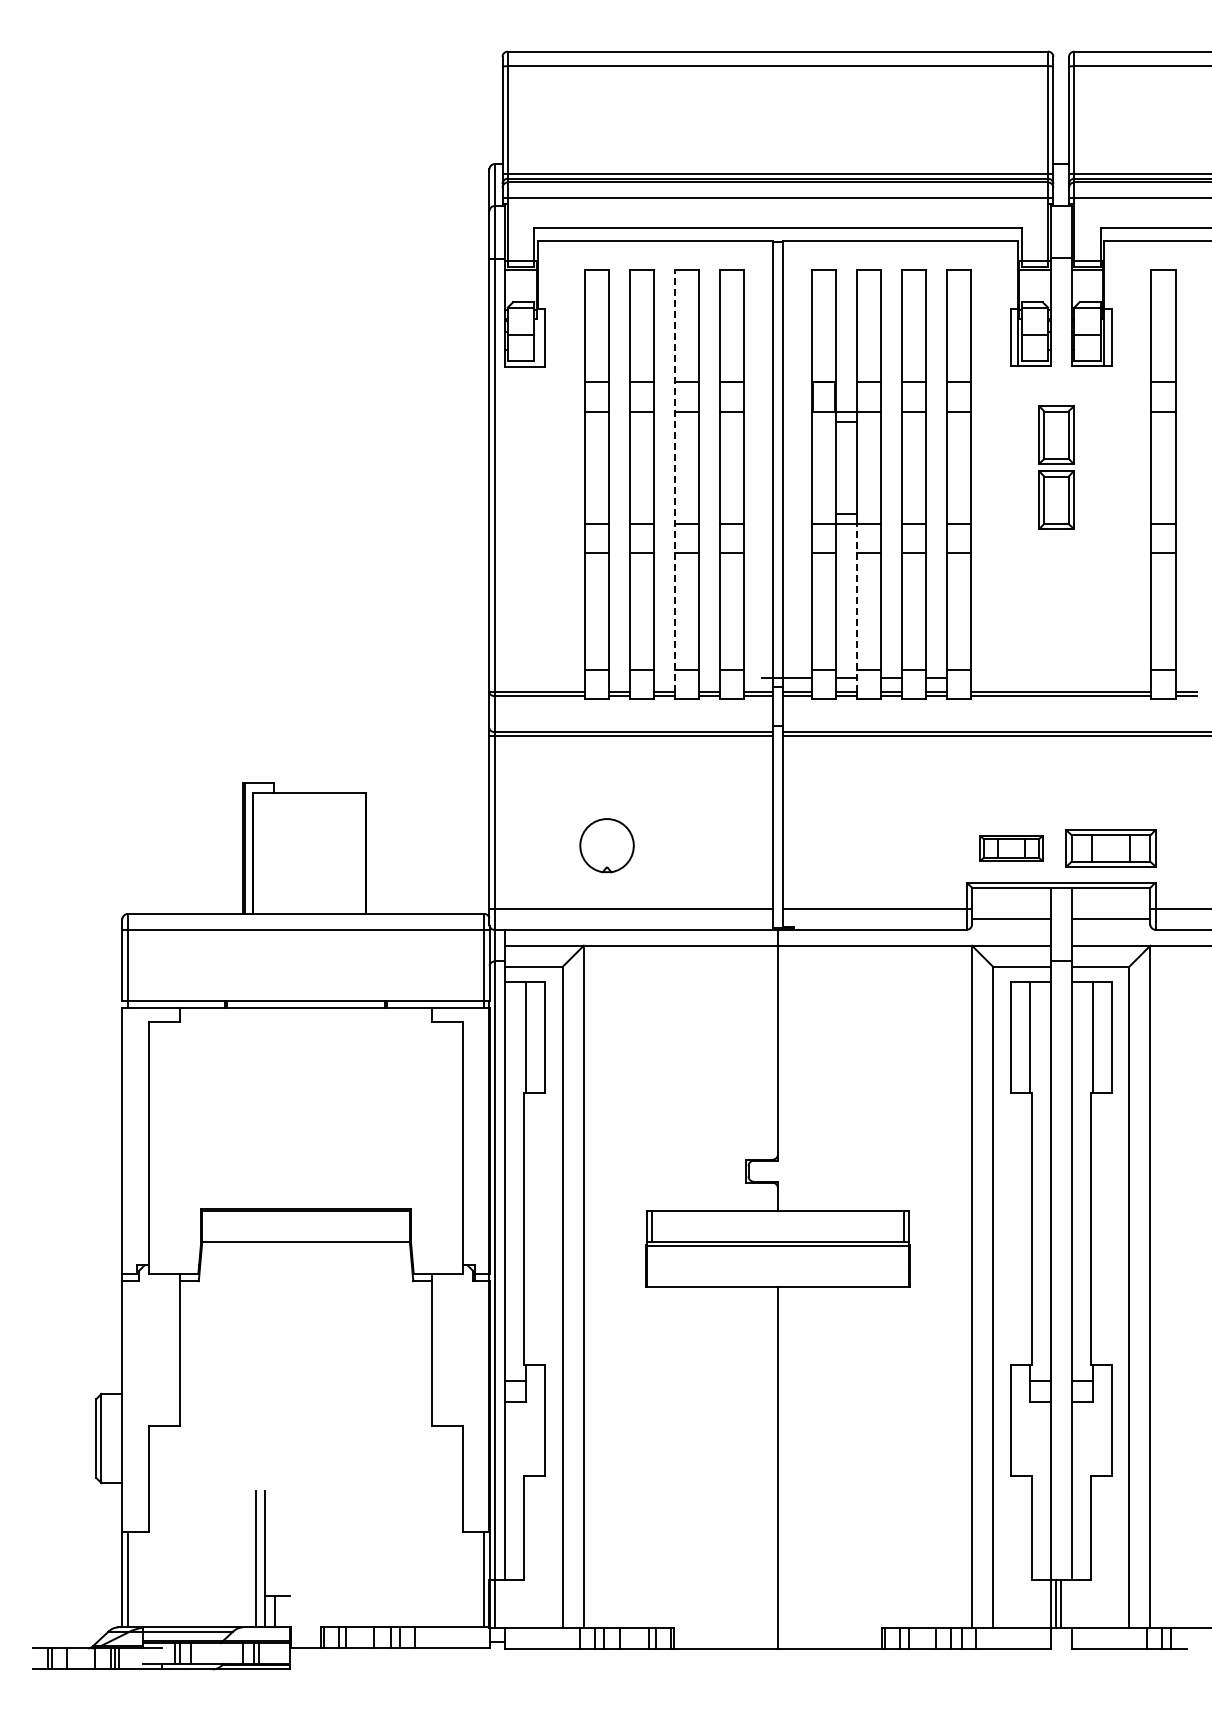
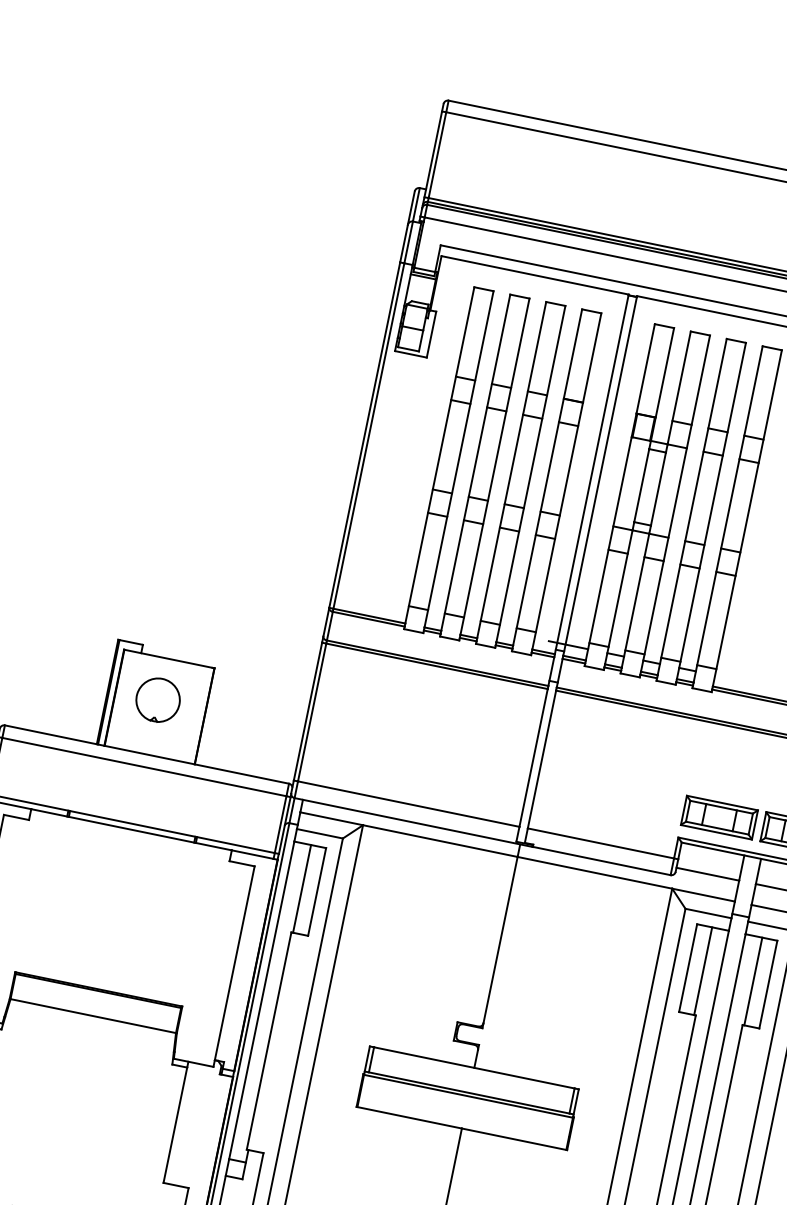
line: (675, 480) -> (512, 469), dashed -> solid
line: (856, 607) -> (635, 600), dashed -> solid
part: (606, 845) -> (157, 699), moved
part: (1011, 848) -> (719, 817), size x1.43

